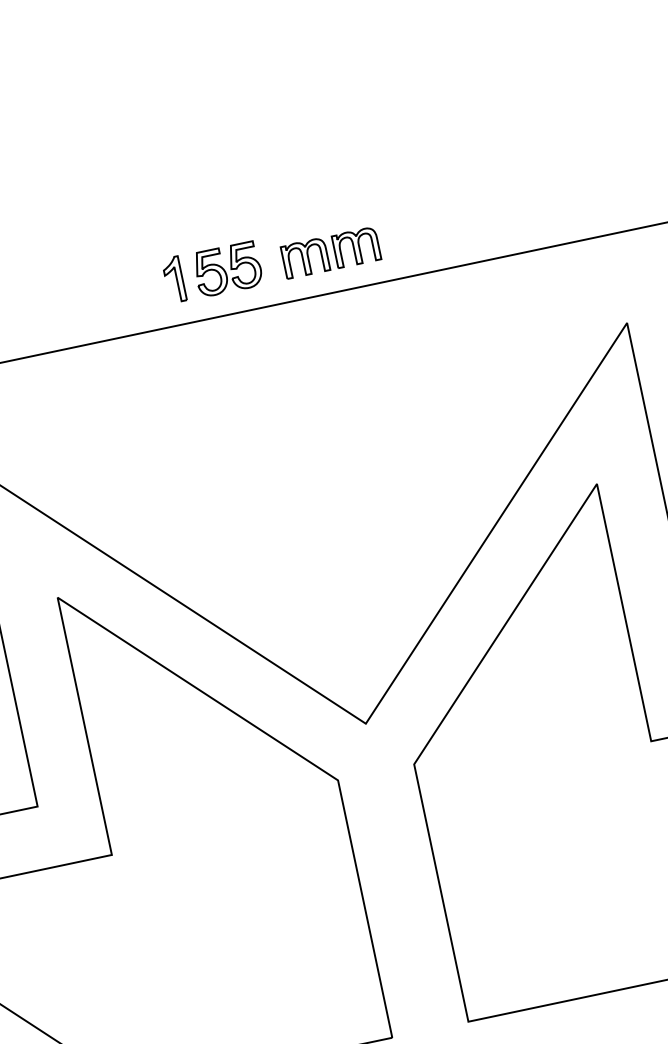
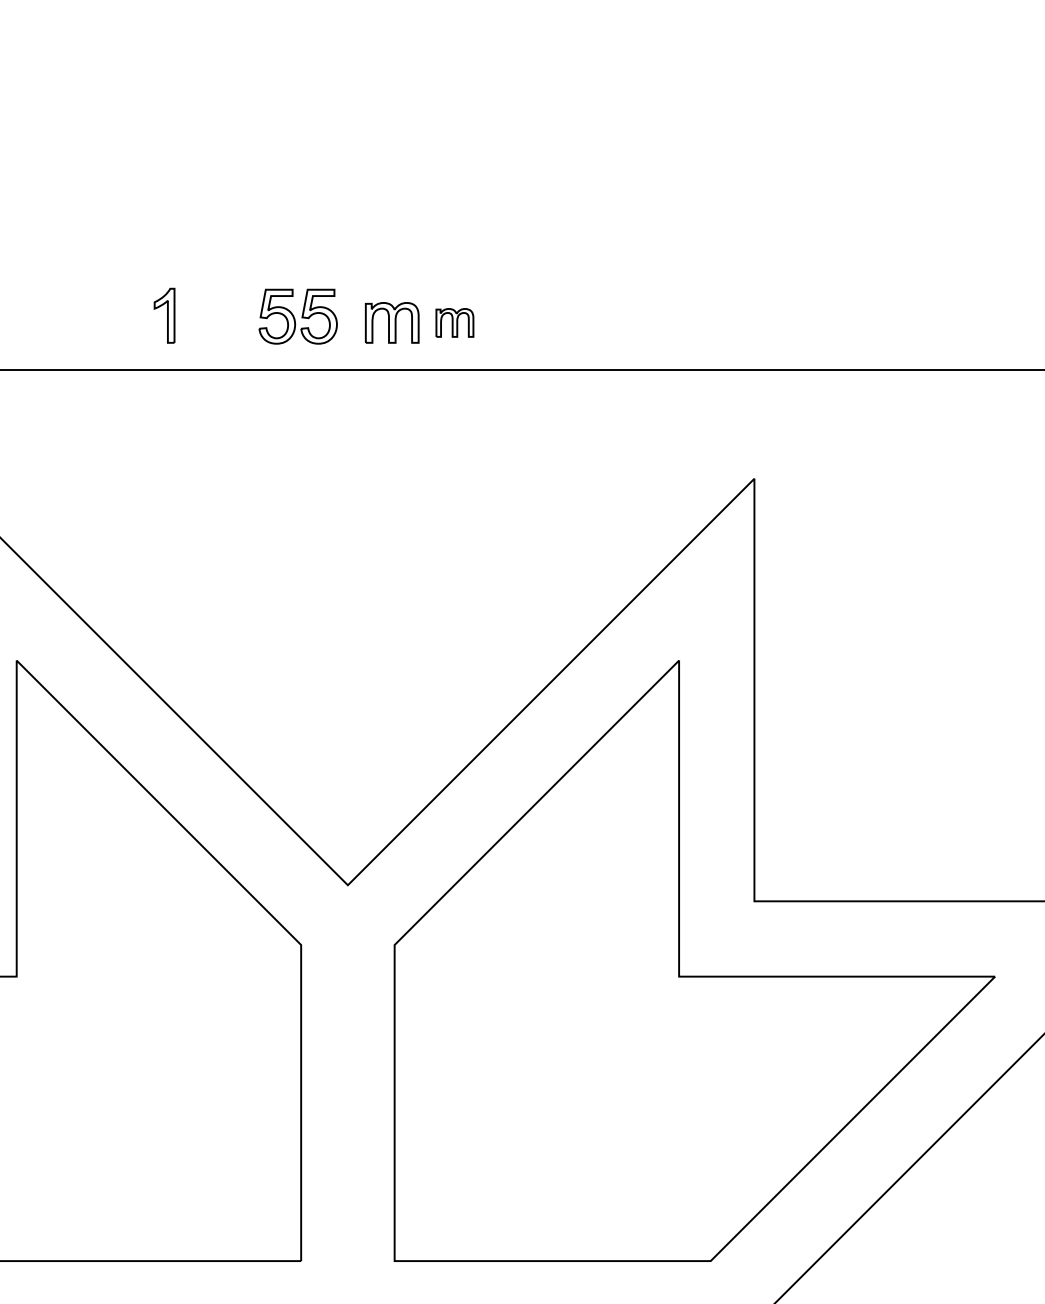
part: (356, 247) -> (454, 322), size x0.7
part: (174, 279) -> (164, 315), moved

